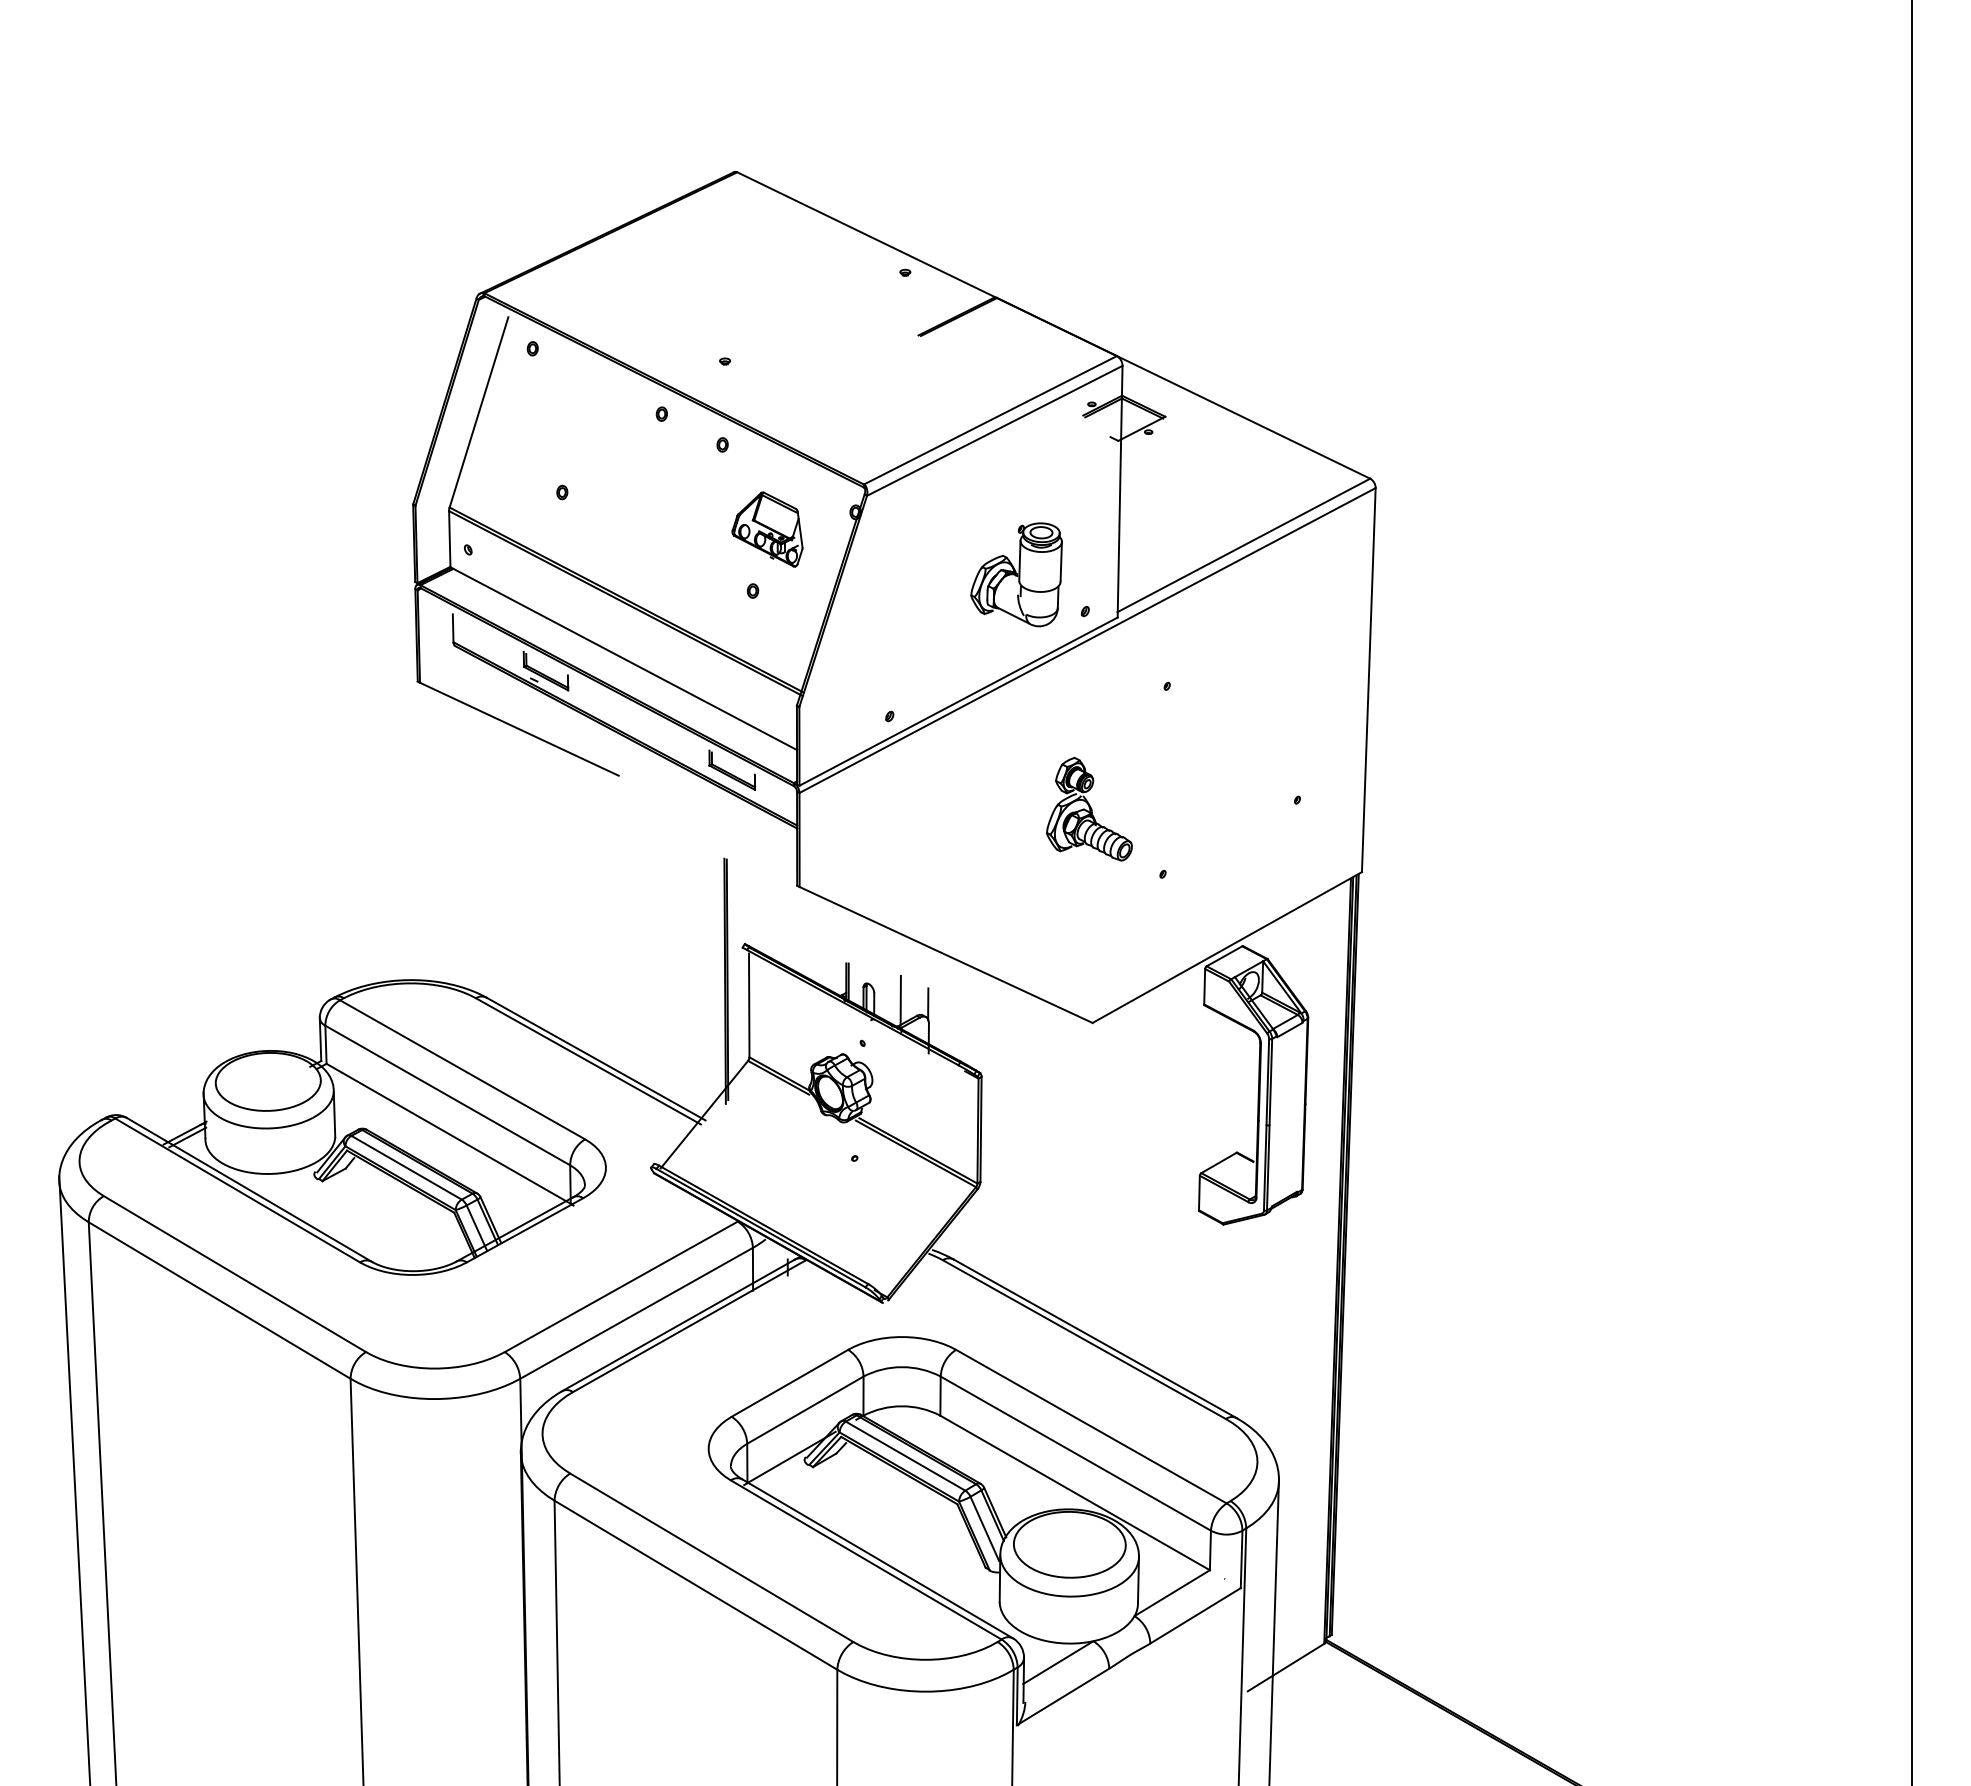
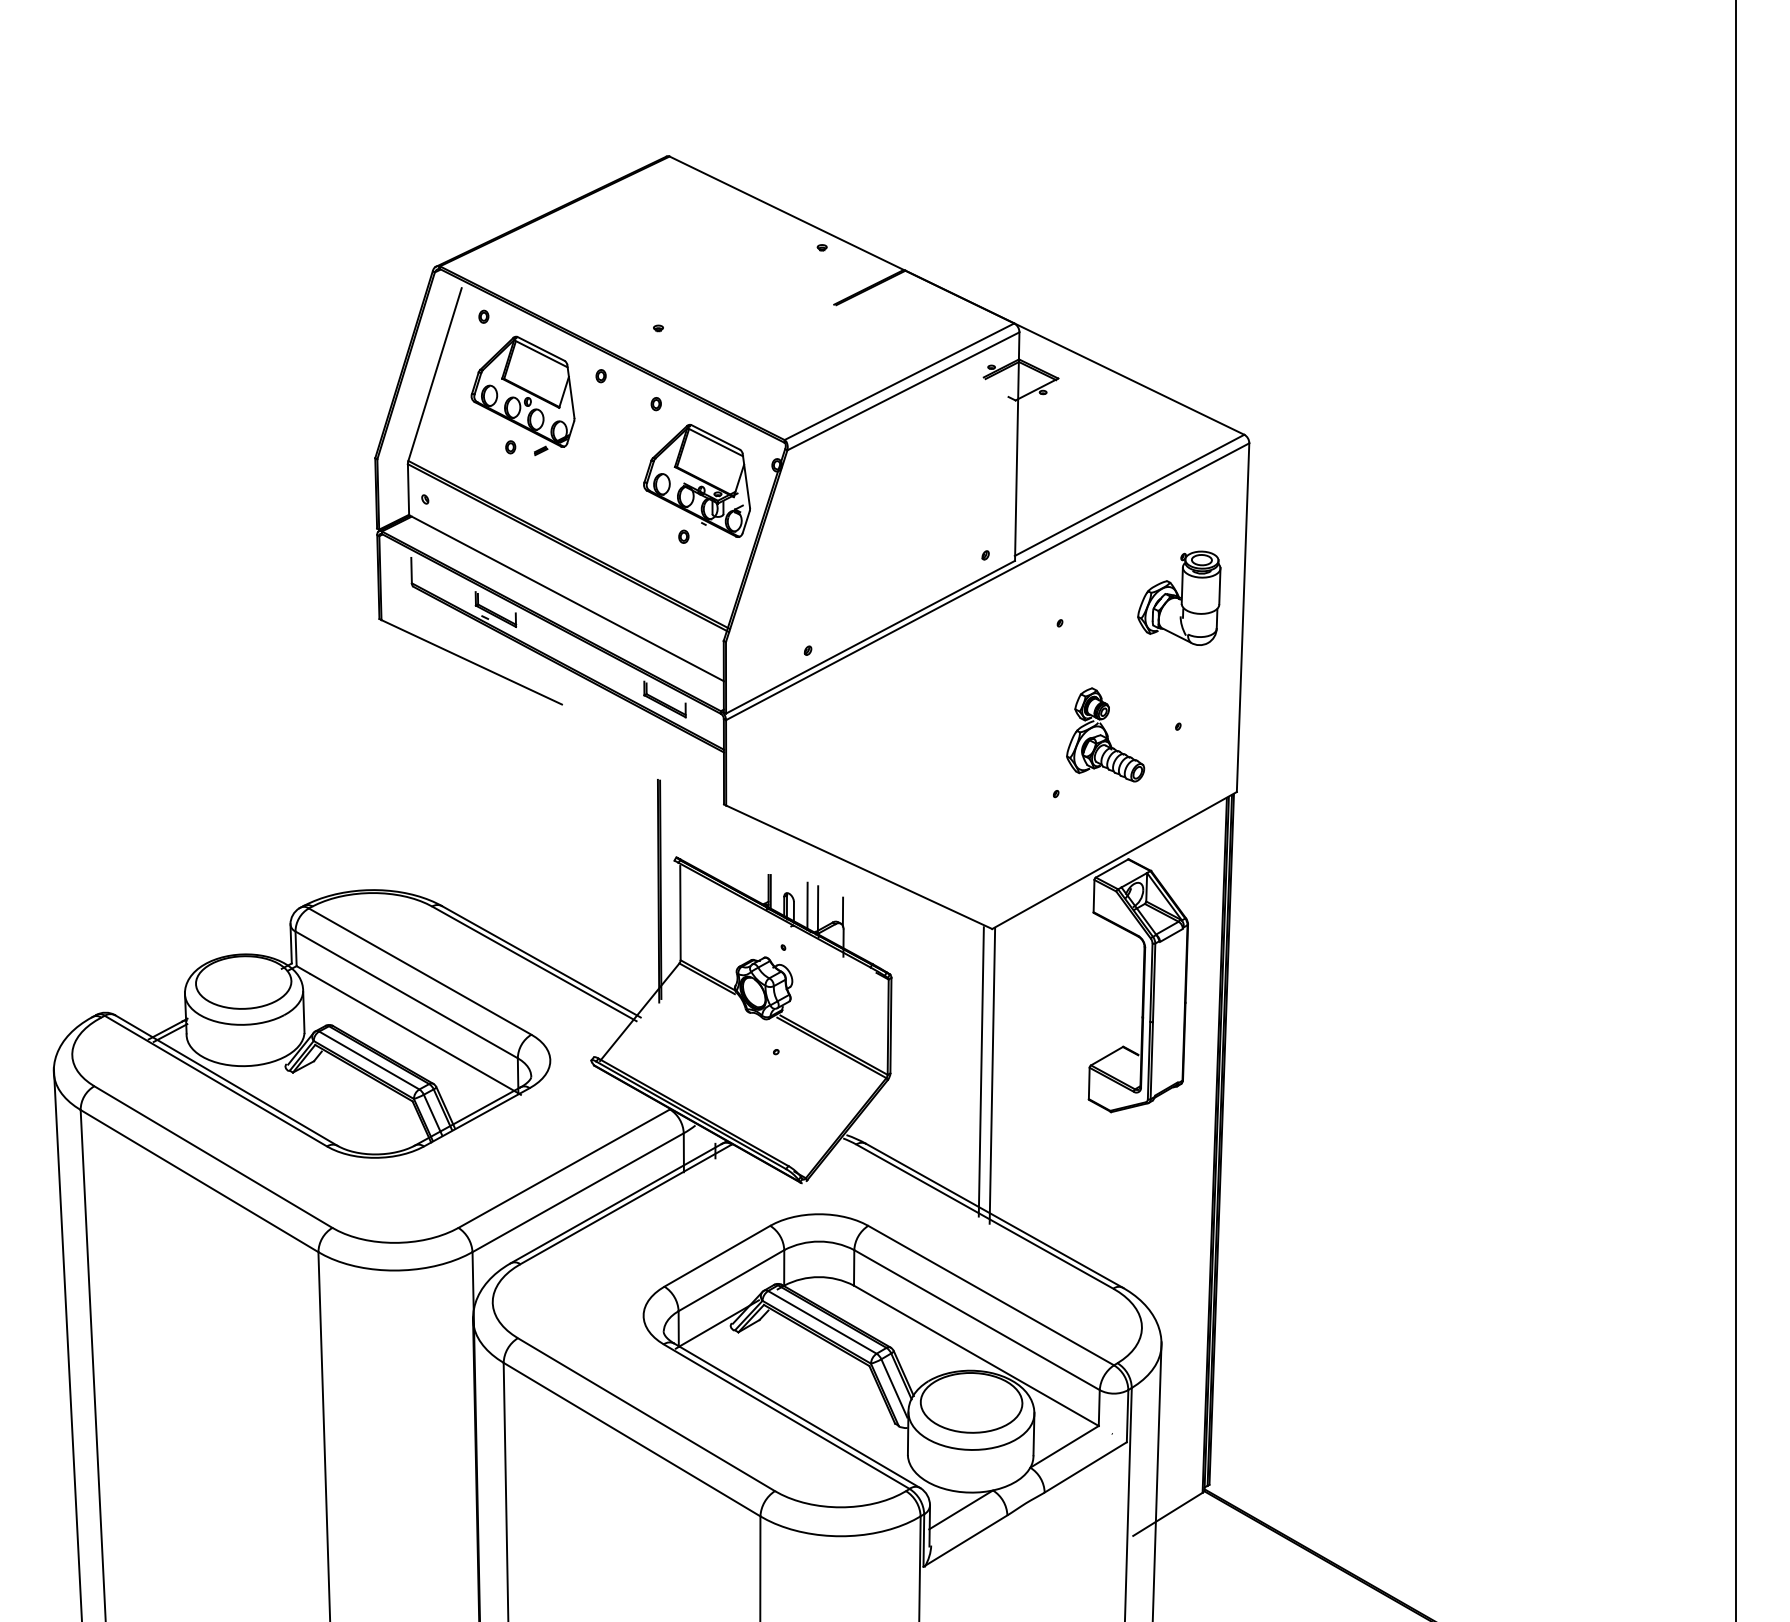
part: (575, 435) -> (522, 395), added
part: (767, 529) -> (697, 480), size x1.67
part: (1016, 574) -> (1179, 598), moved
part: (1089, 808) -> (1105, 734), moved
line: (889, 997) -> (807, 905), added
line: (1080, 1180) -> (981, 1072), added
line: (1092, 1184) -> (992, 1075), added

